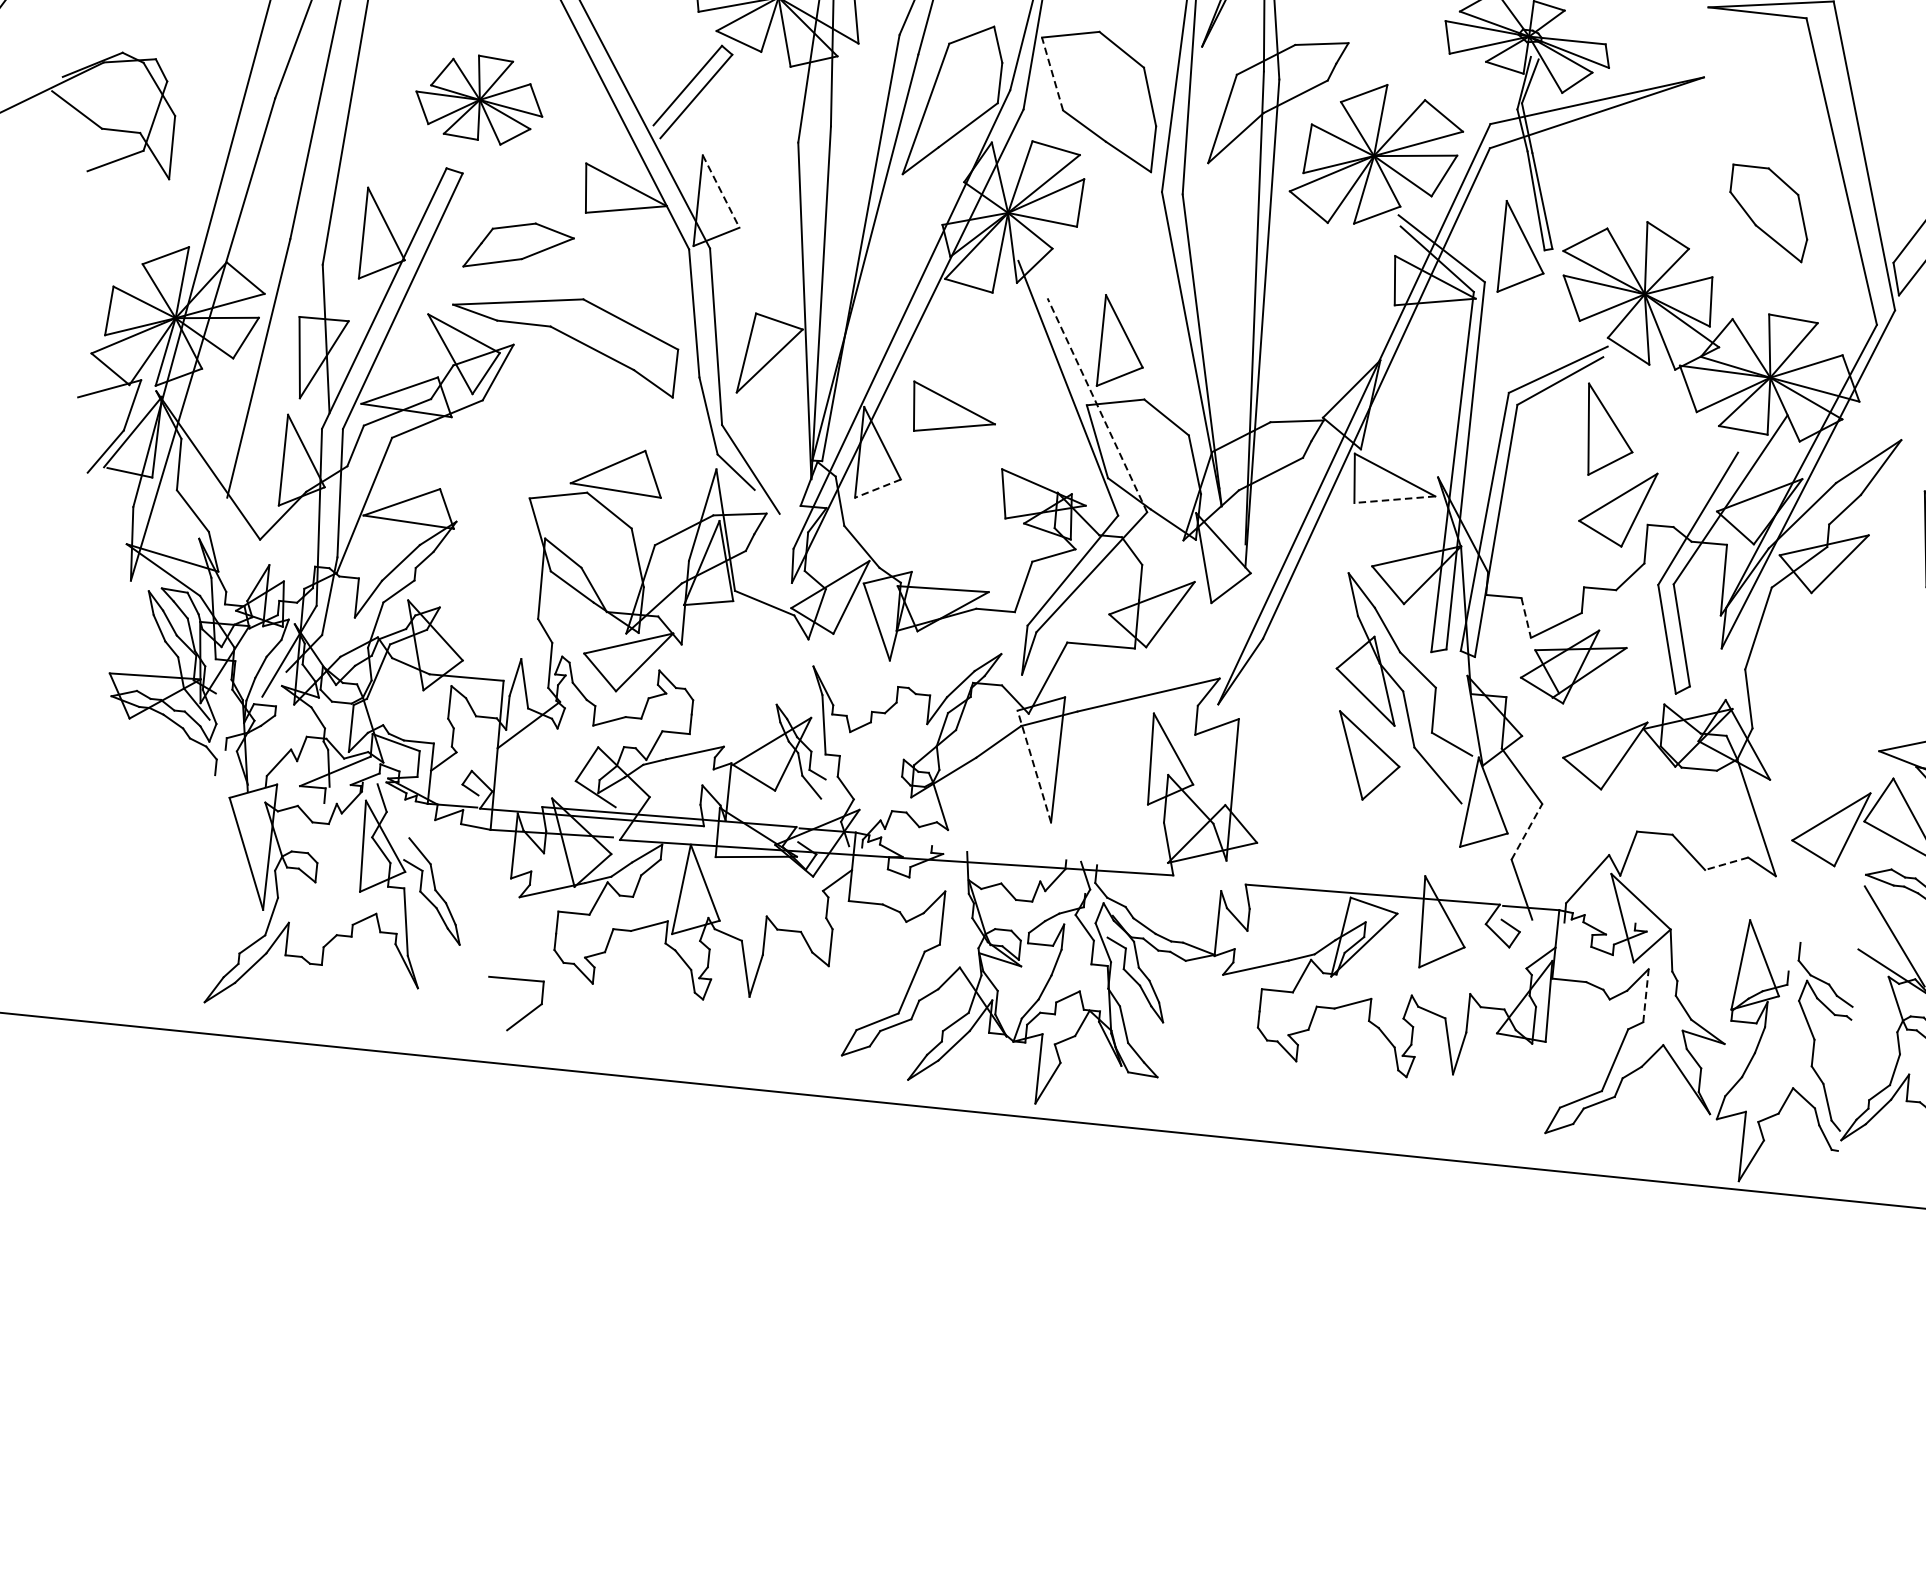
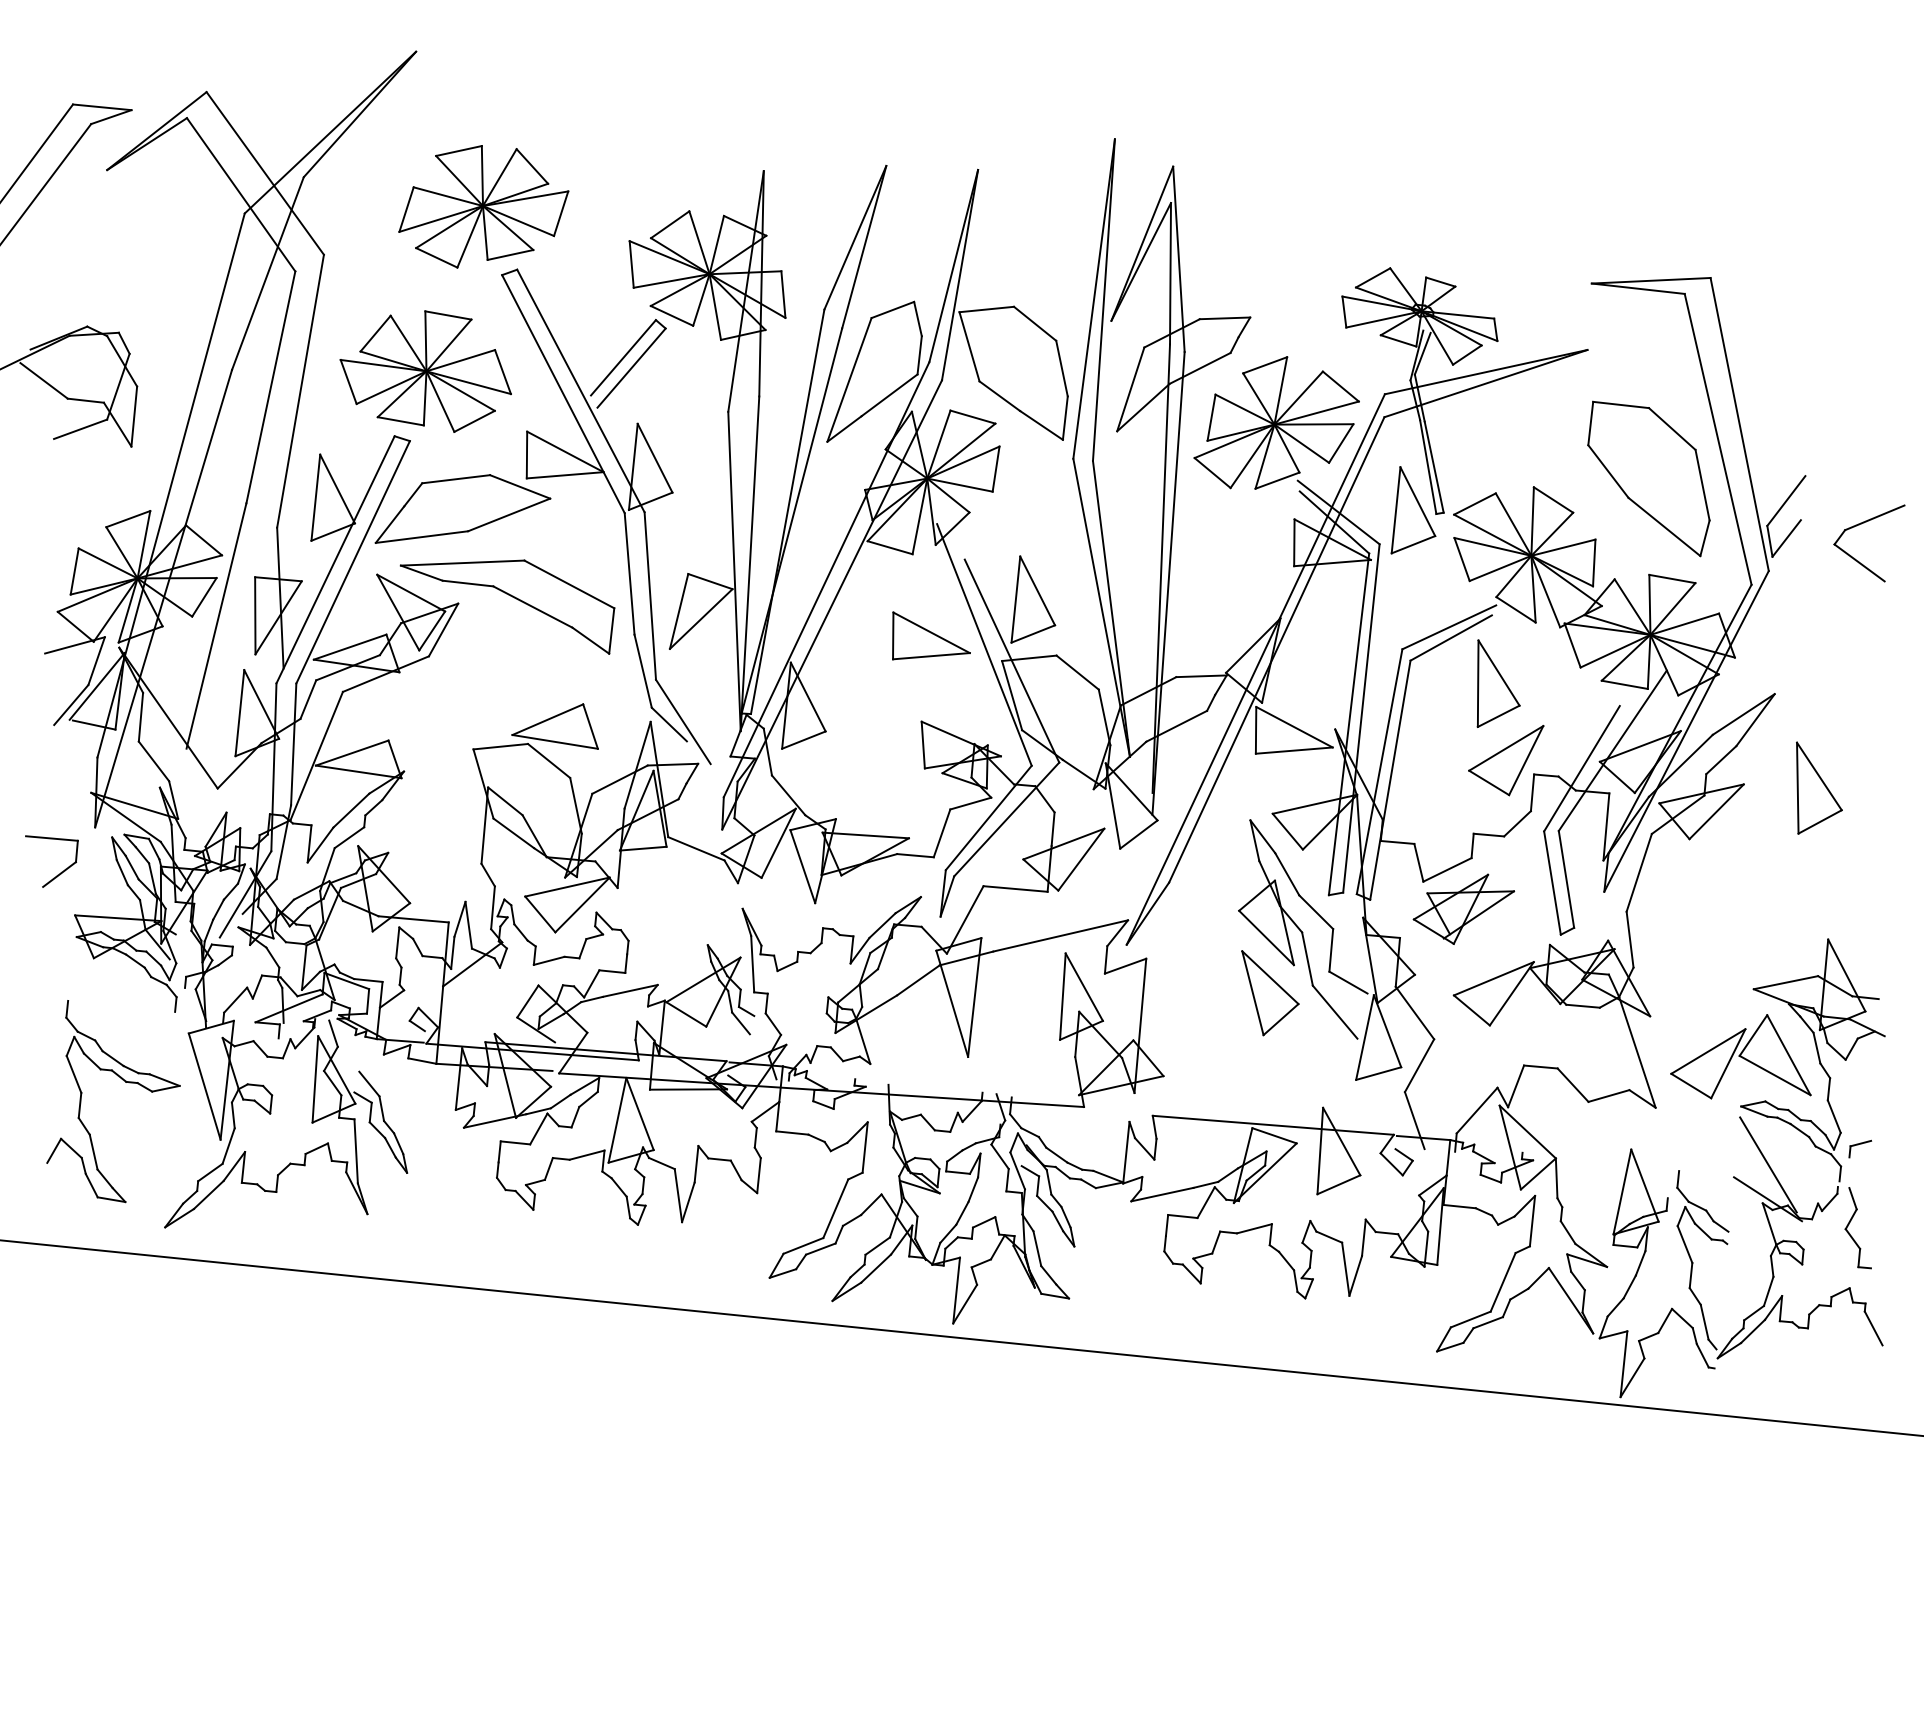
line: (1052, 73) -> (969, 346), dashed -> solid
part: (479, 100) -> (425, 371), size x1.43
line: (721, 191) -> (655, 458), dashed -> solid
part: (1768, 212) -> (1648, 478), size x1.67
part: (518, 244) -> (462, 508), size x1.67
part: (954, 405) -> (931, 635), moved
line: (1097, 405) -> (1012, 661), dashed -> solid
line: (877, 489) -> (803, 740), dashed -> solid
line: (1395, 499) -> (1294, 750), dashed -> solid
line: (1525, 618) -> (1418, 863), dashed -> solid
line: (1034, 766) -> (952, 1003), dashed -> solid
line: (1526, 831) -> (1419, 1065), dashed -> solid
part: (162, 849) -> (125, 1082), added
line: (1726, 864) -> (1608, 1096), dashed -> solid
line: (1646, 995) -> (1532, 1220), dashed -> solid
part: (526, 1013) -> (61, 871), moved

